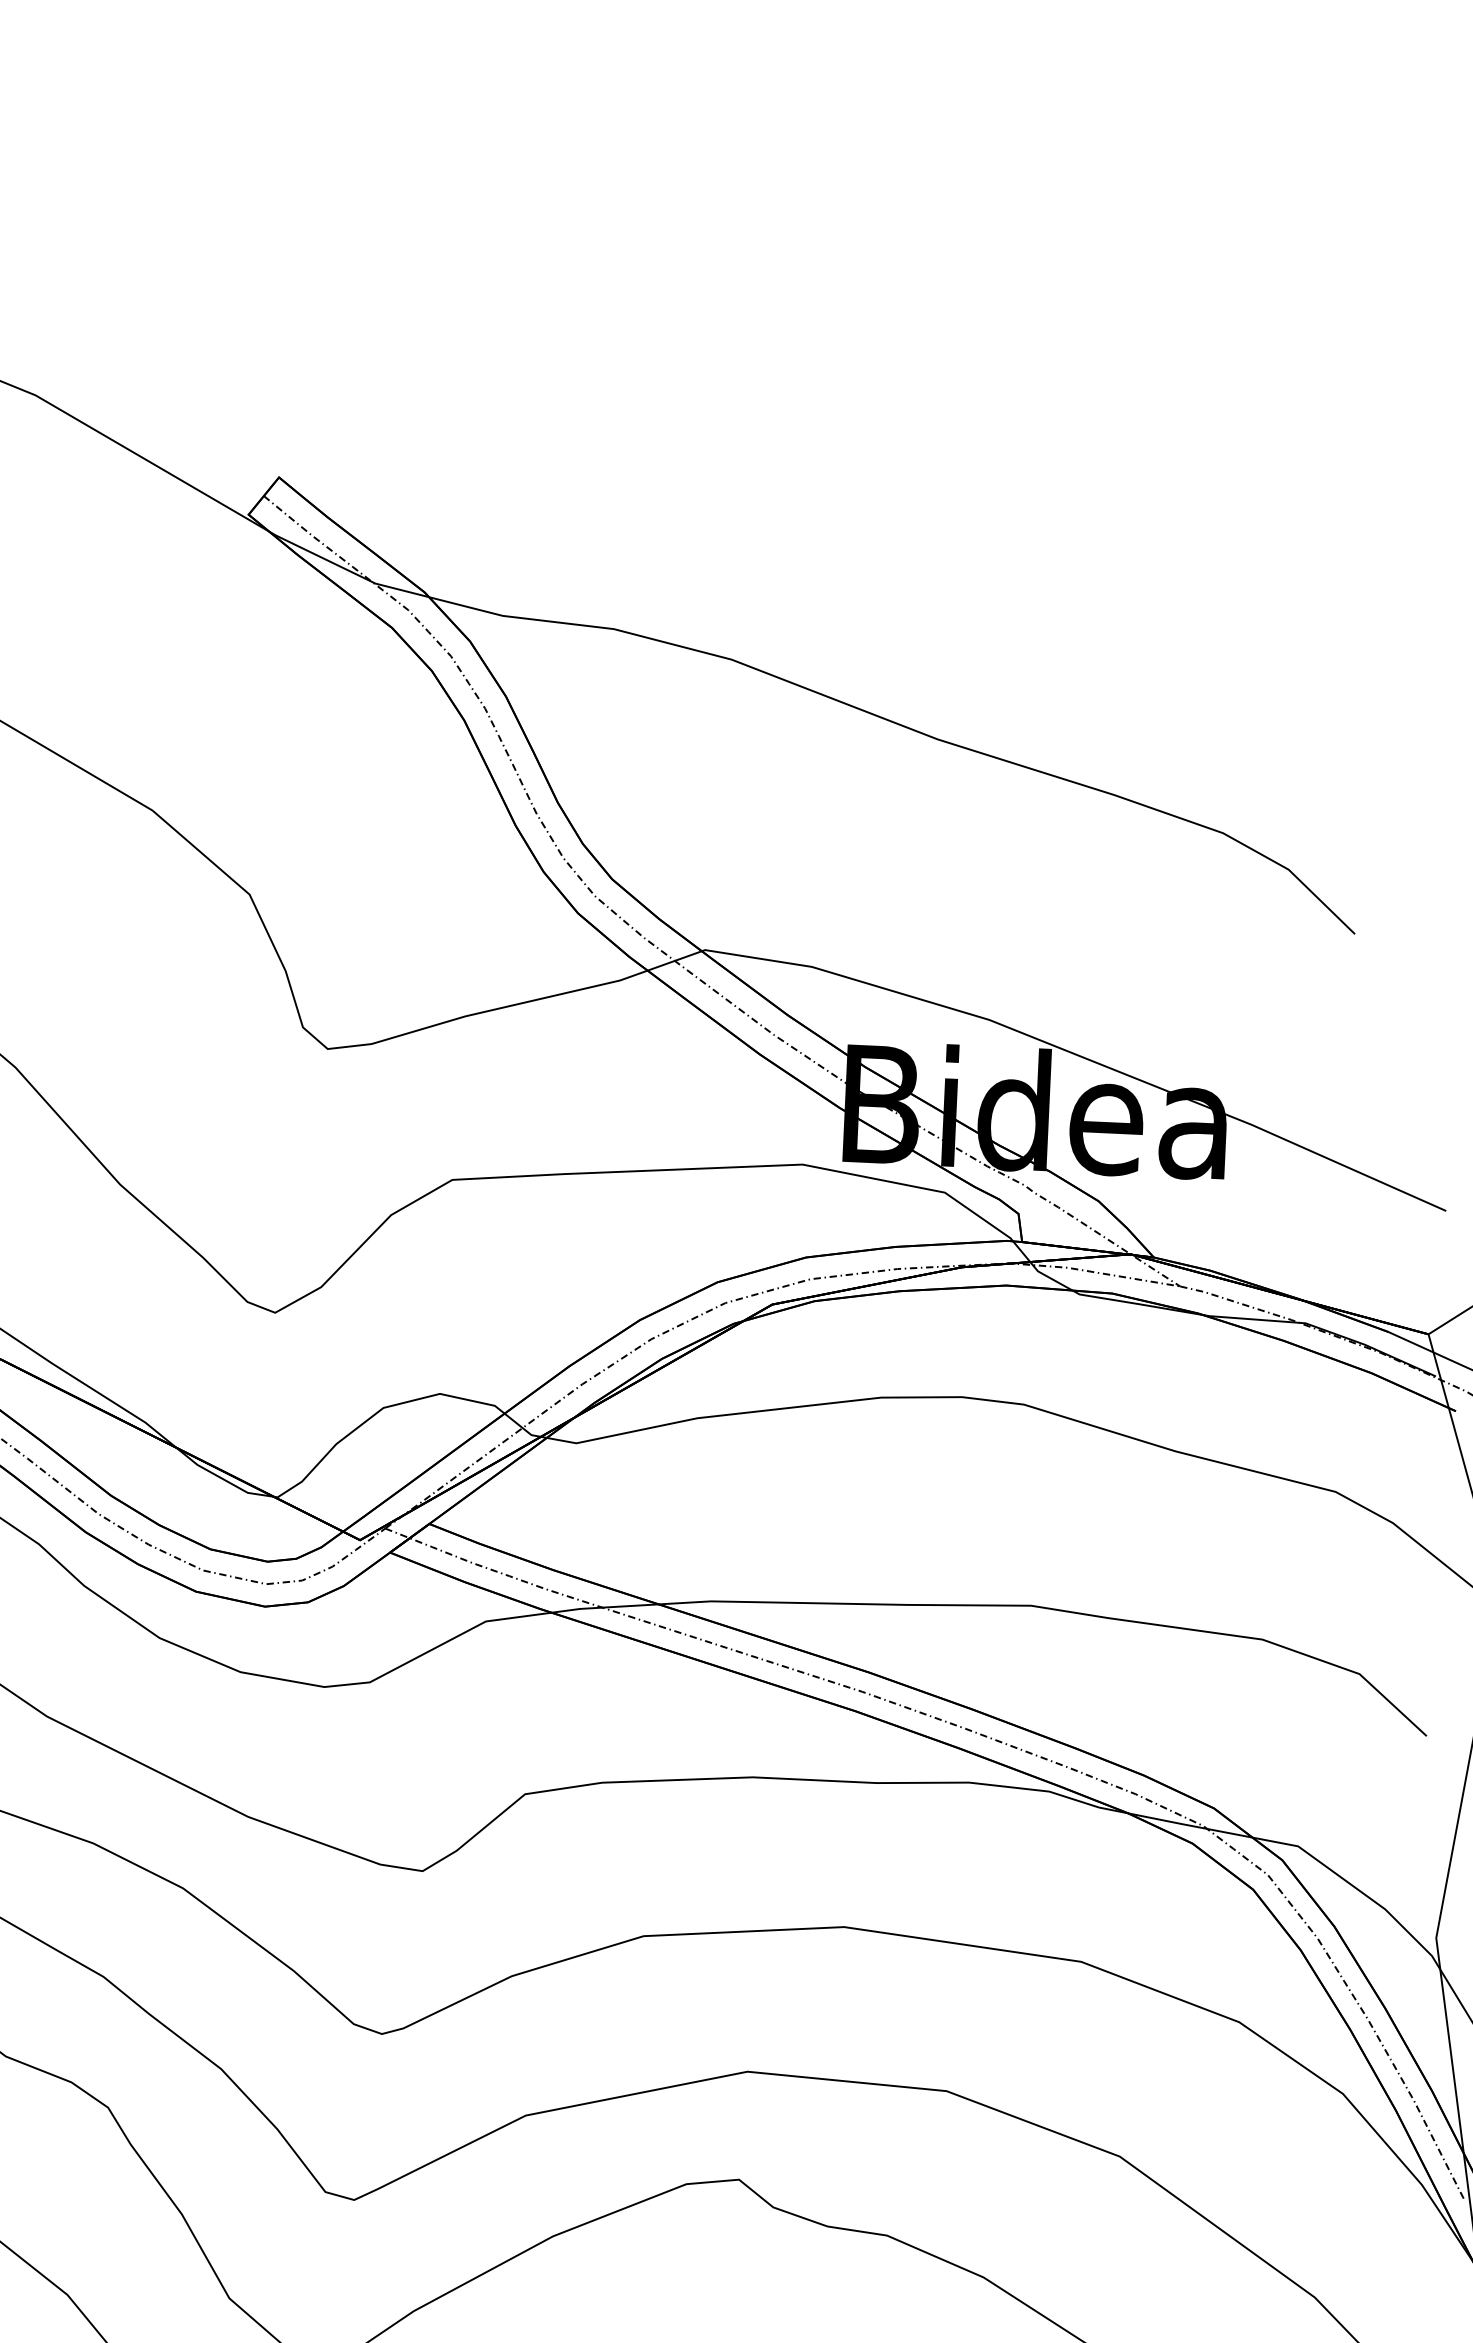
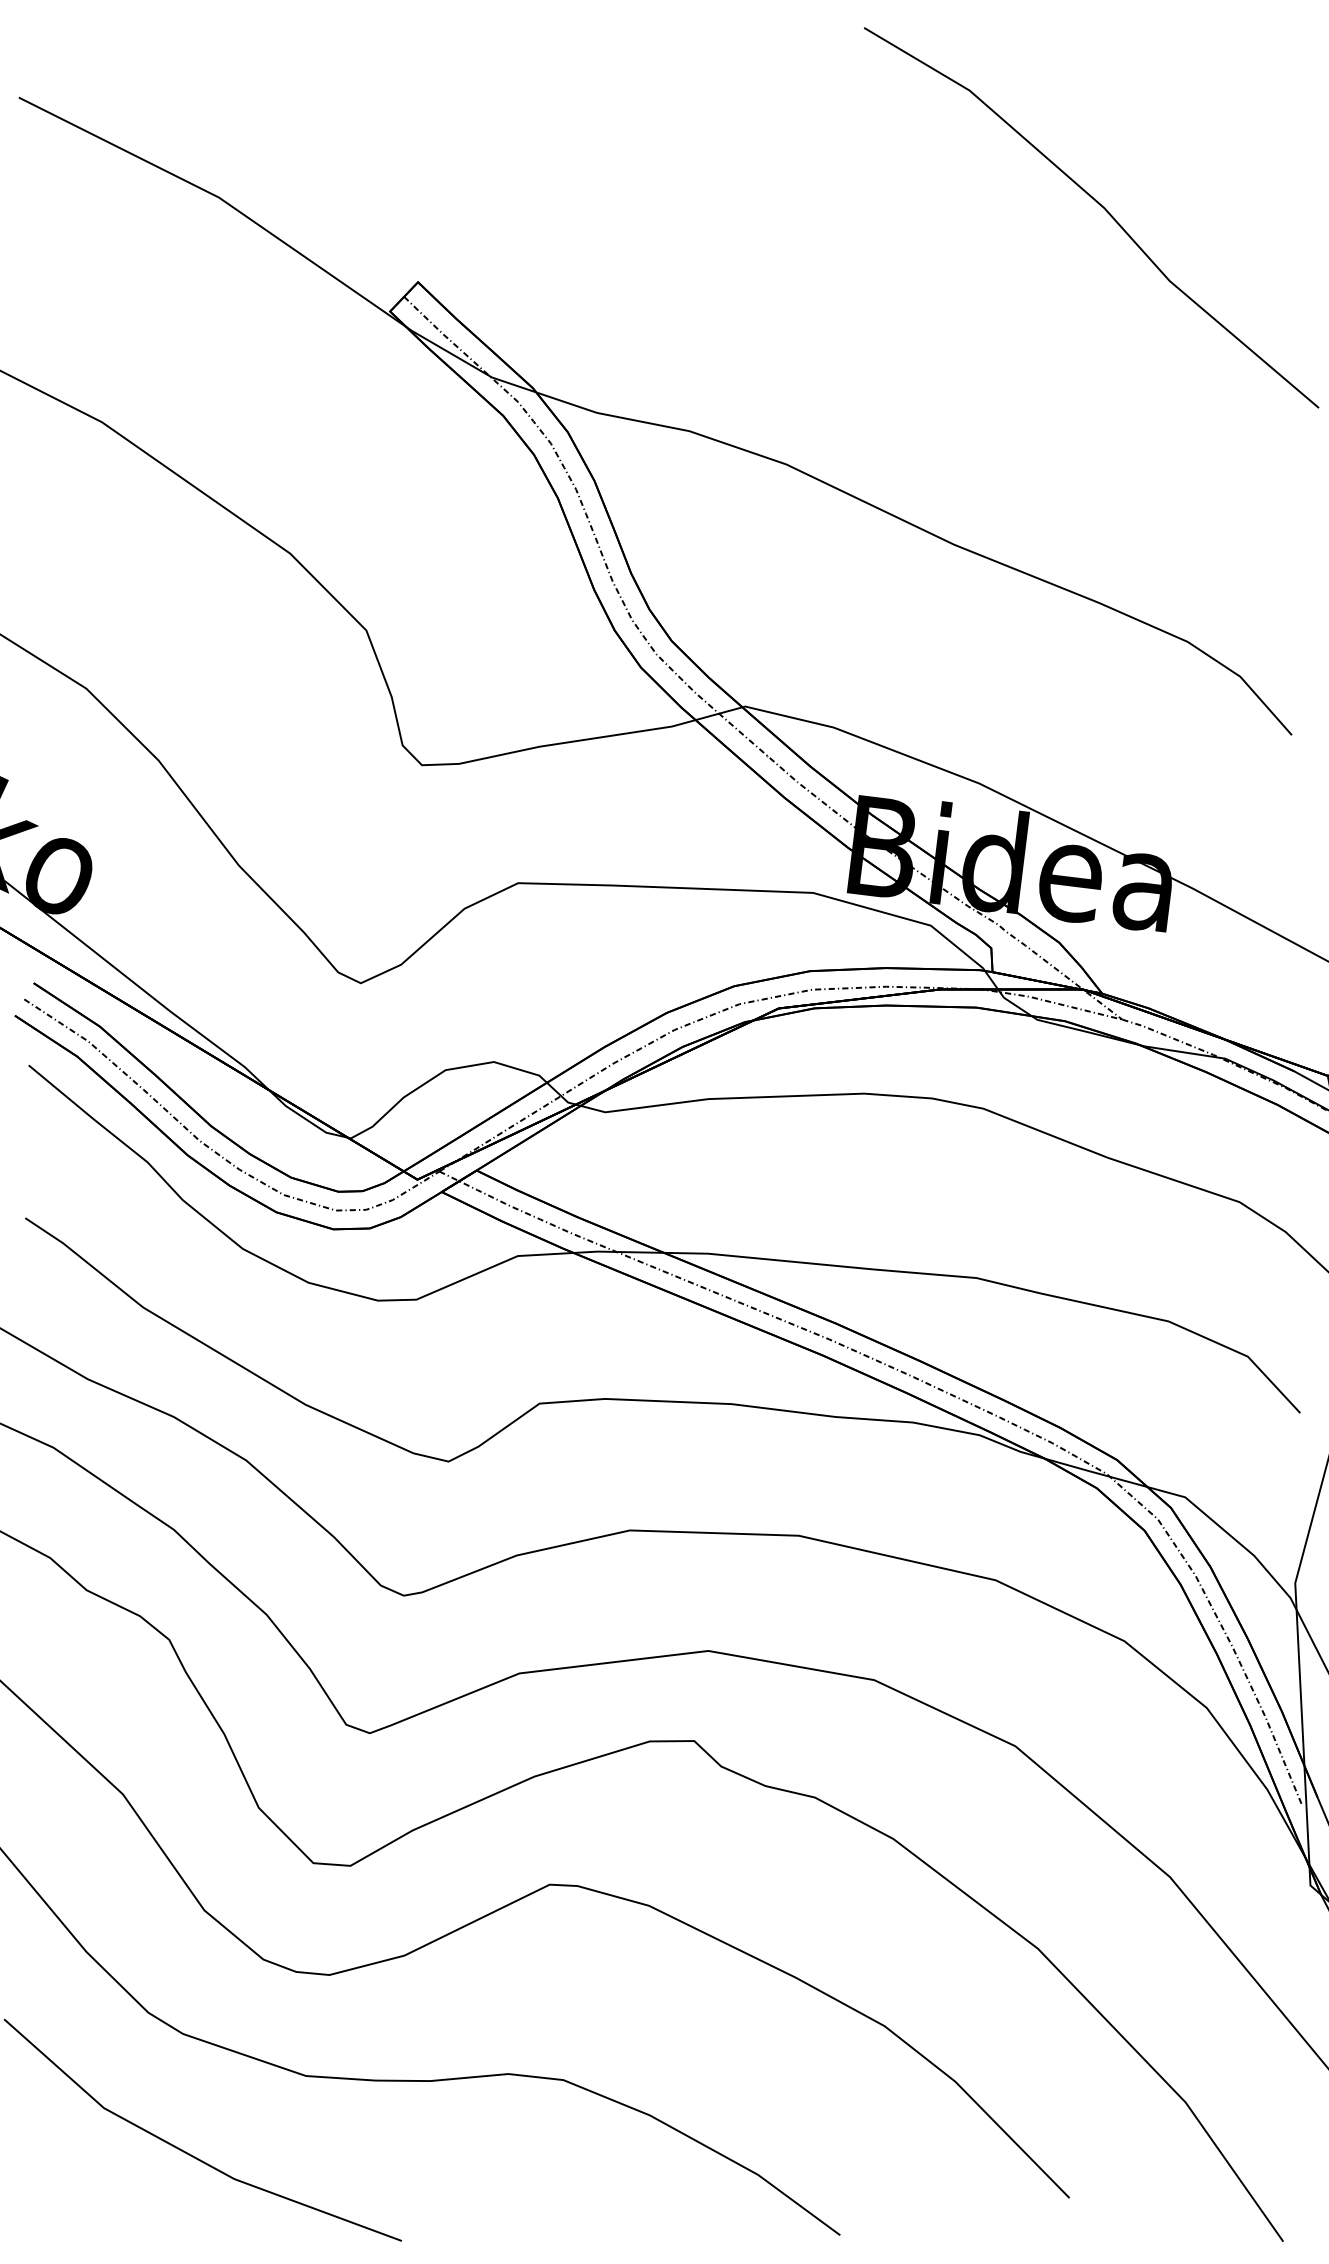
line: (1080, 325) -> (1100, 206), added

